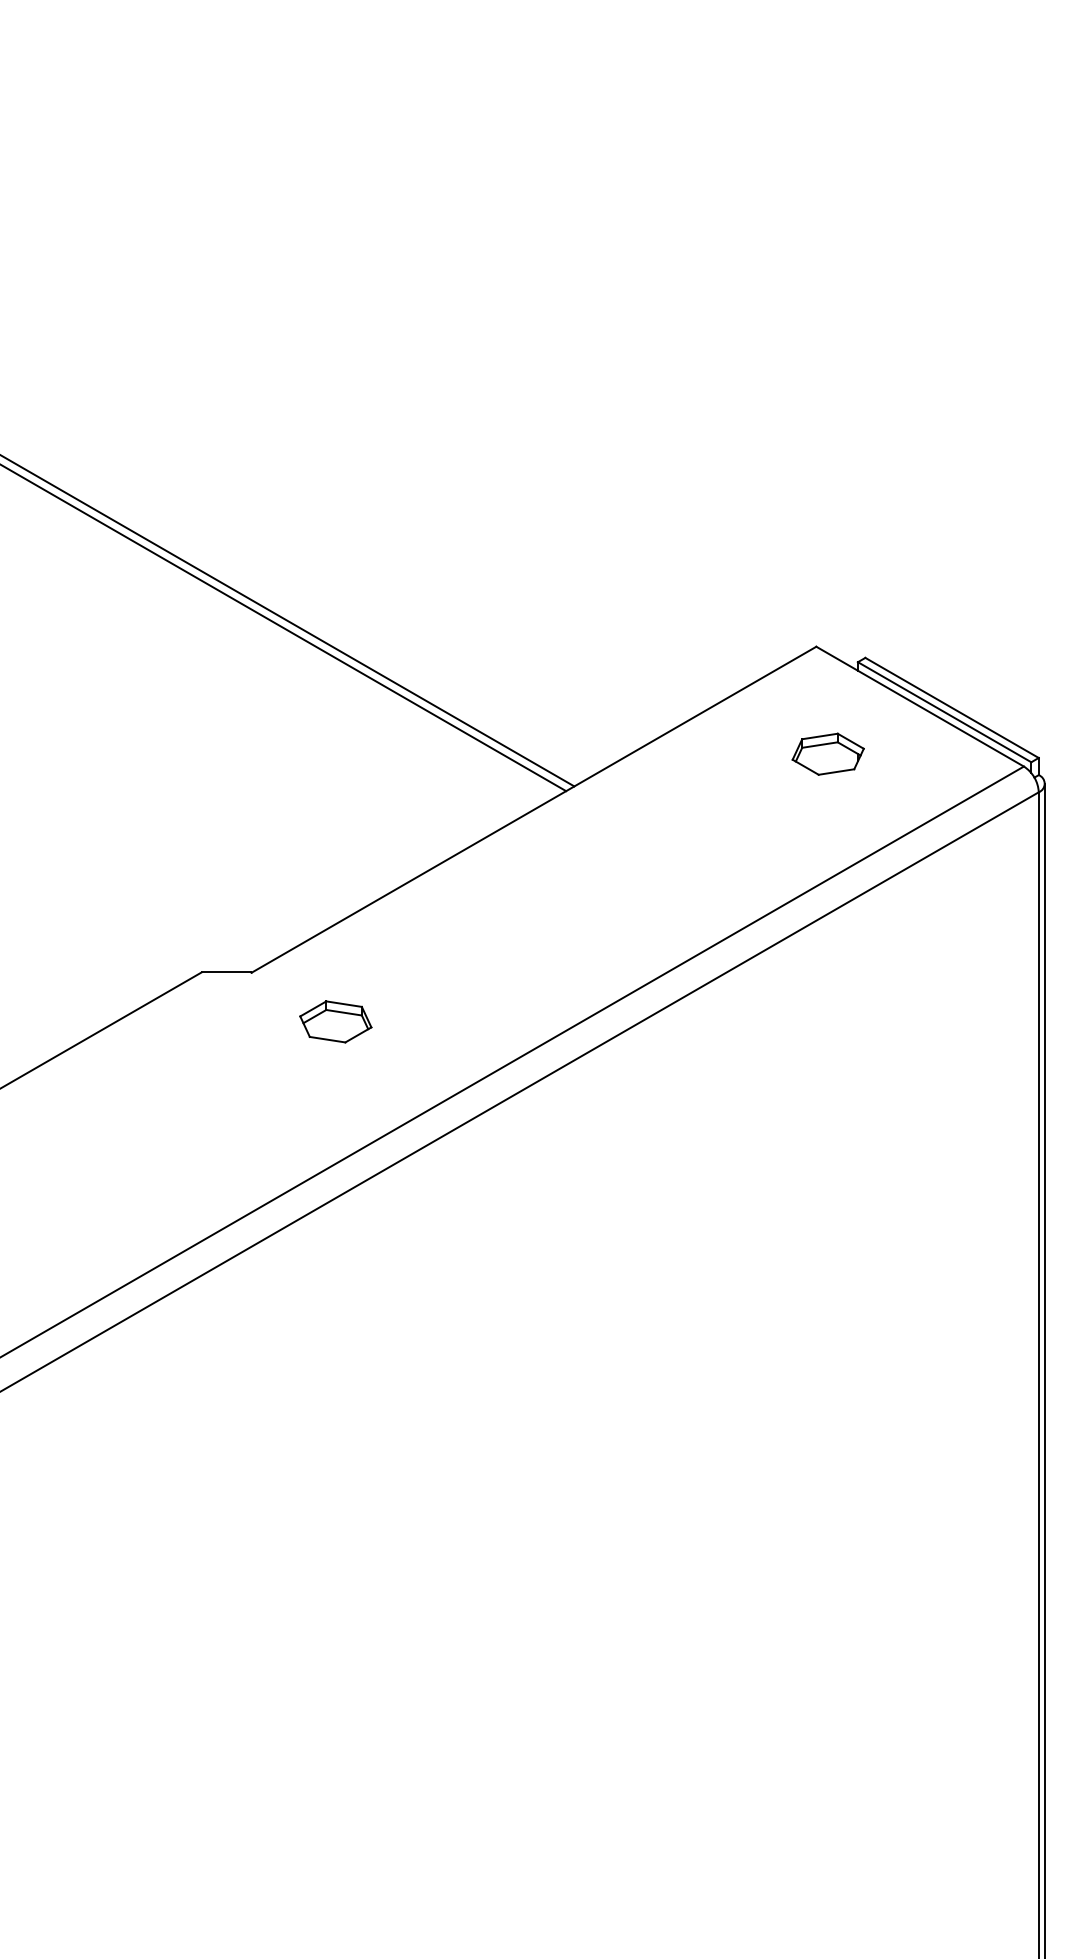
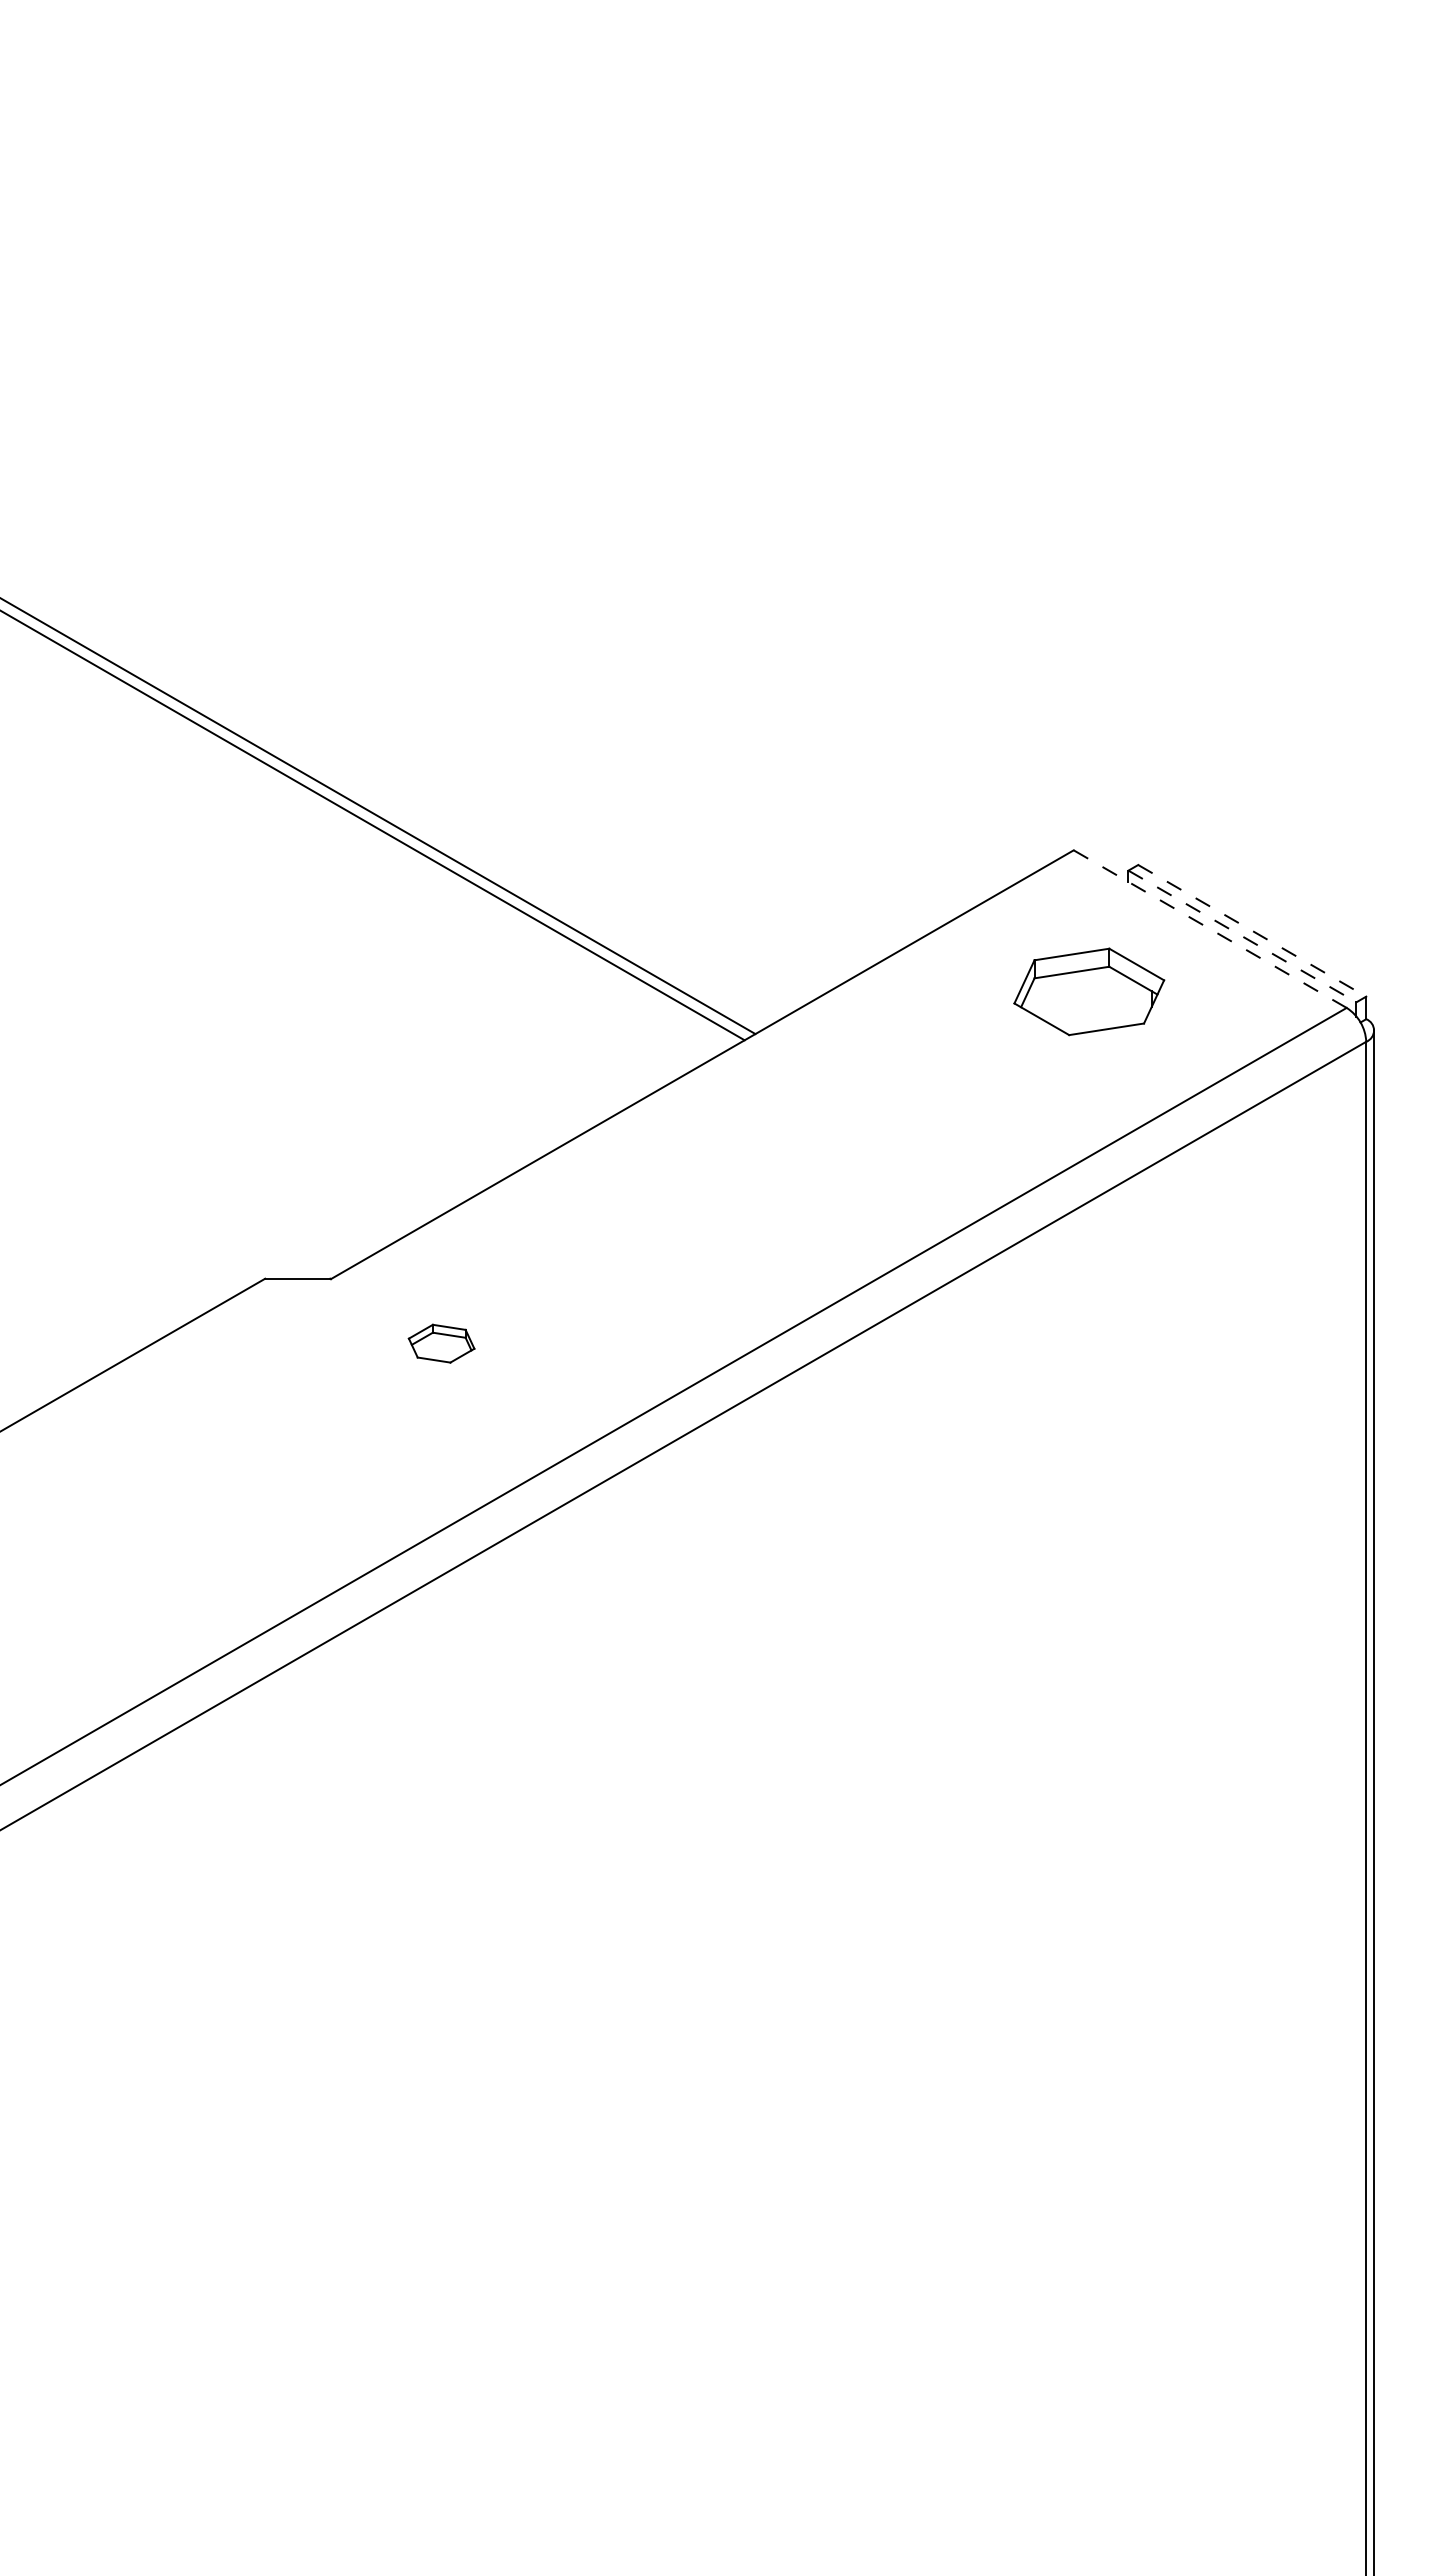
line: (920, 706) -> (1210, 929), solid -> dashed
line: (952, 707) -> (1252, 930), solid -> dashed
line: (944, 712) -> (1242, 936), solid -> dashed
part: (828, 754) -> (1089, 991), size x1.6
part: (335, 1021) -> (441, 1343), size x0.7

